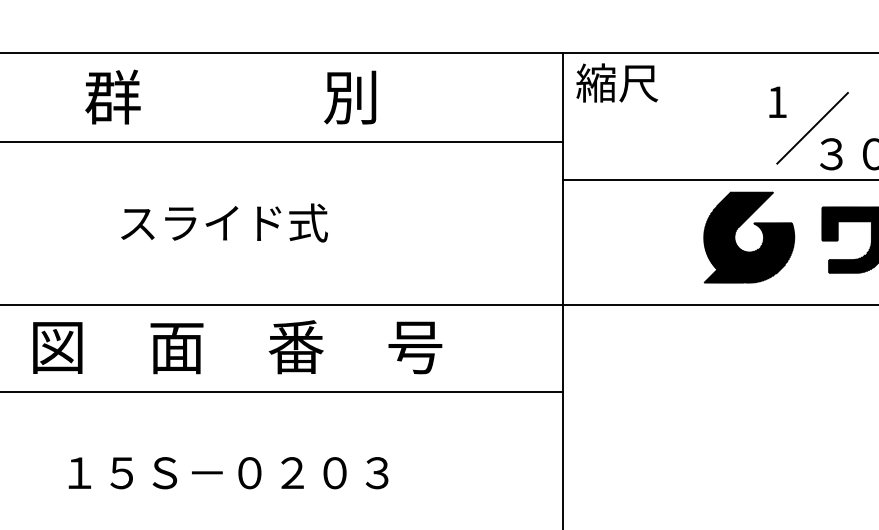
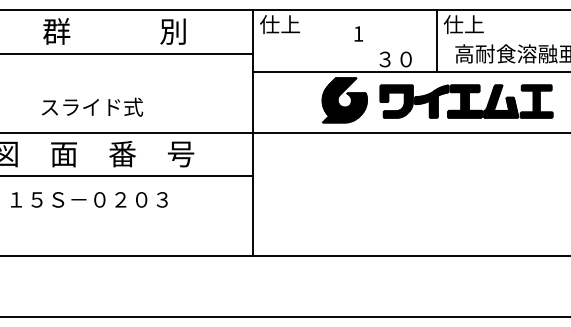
text: (616, 82) -> (279, 24), 縮尺 -> 仕上
text: (230, 97) -> (114, 31), moved
line: (811, 127) -> (375, 46), removed
text: (224, 221) -> (92, 106), moved
text: (228, 472) -> (89, 199), moved

